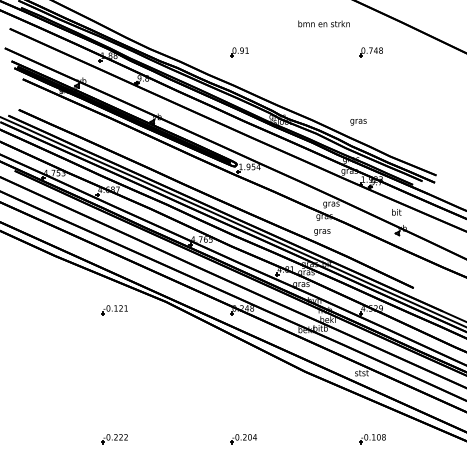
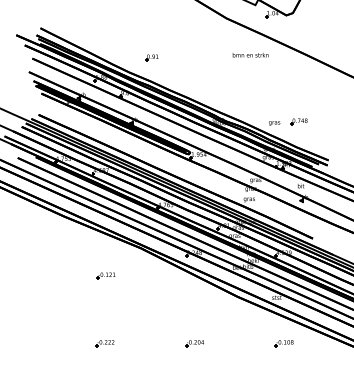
part: (238, 51) -> (151, 57), moved
part: (369, 51) -> (298, 121), moved
part: (113, 309) -> (105, 275), moved

